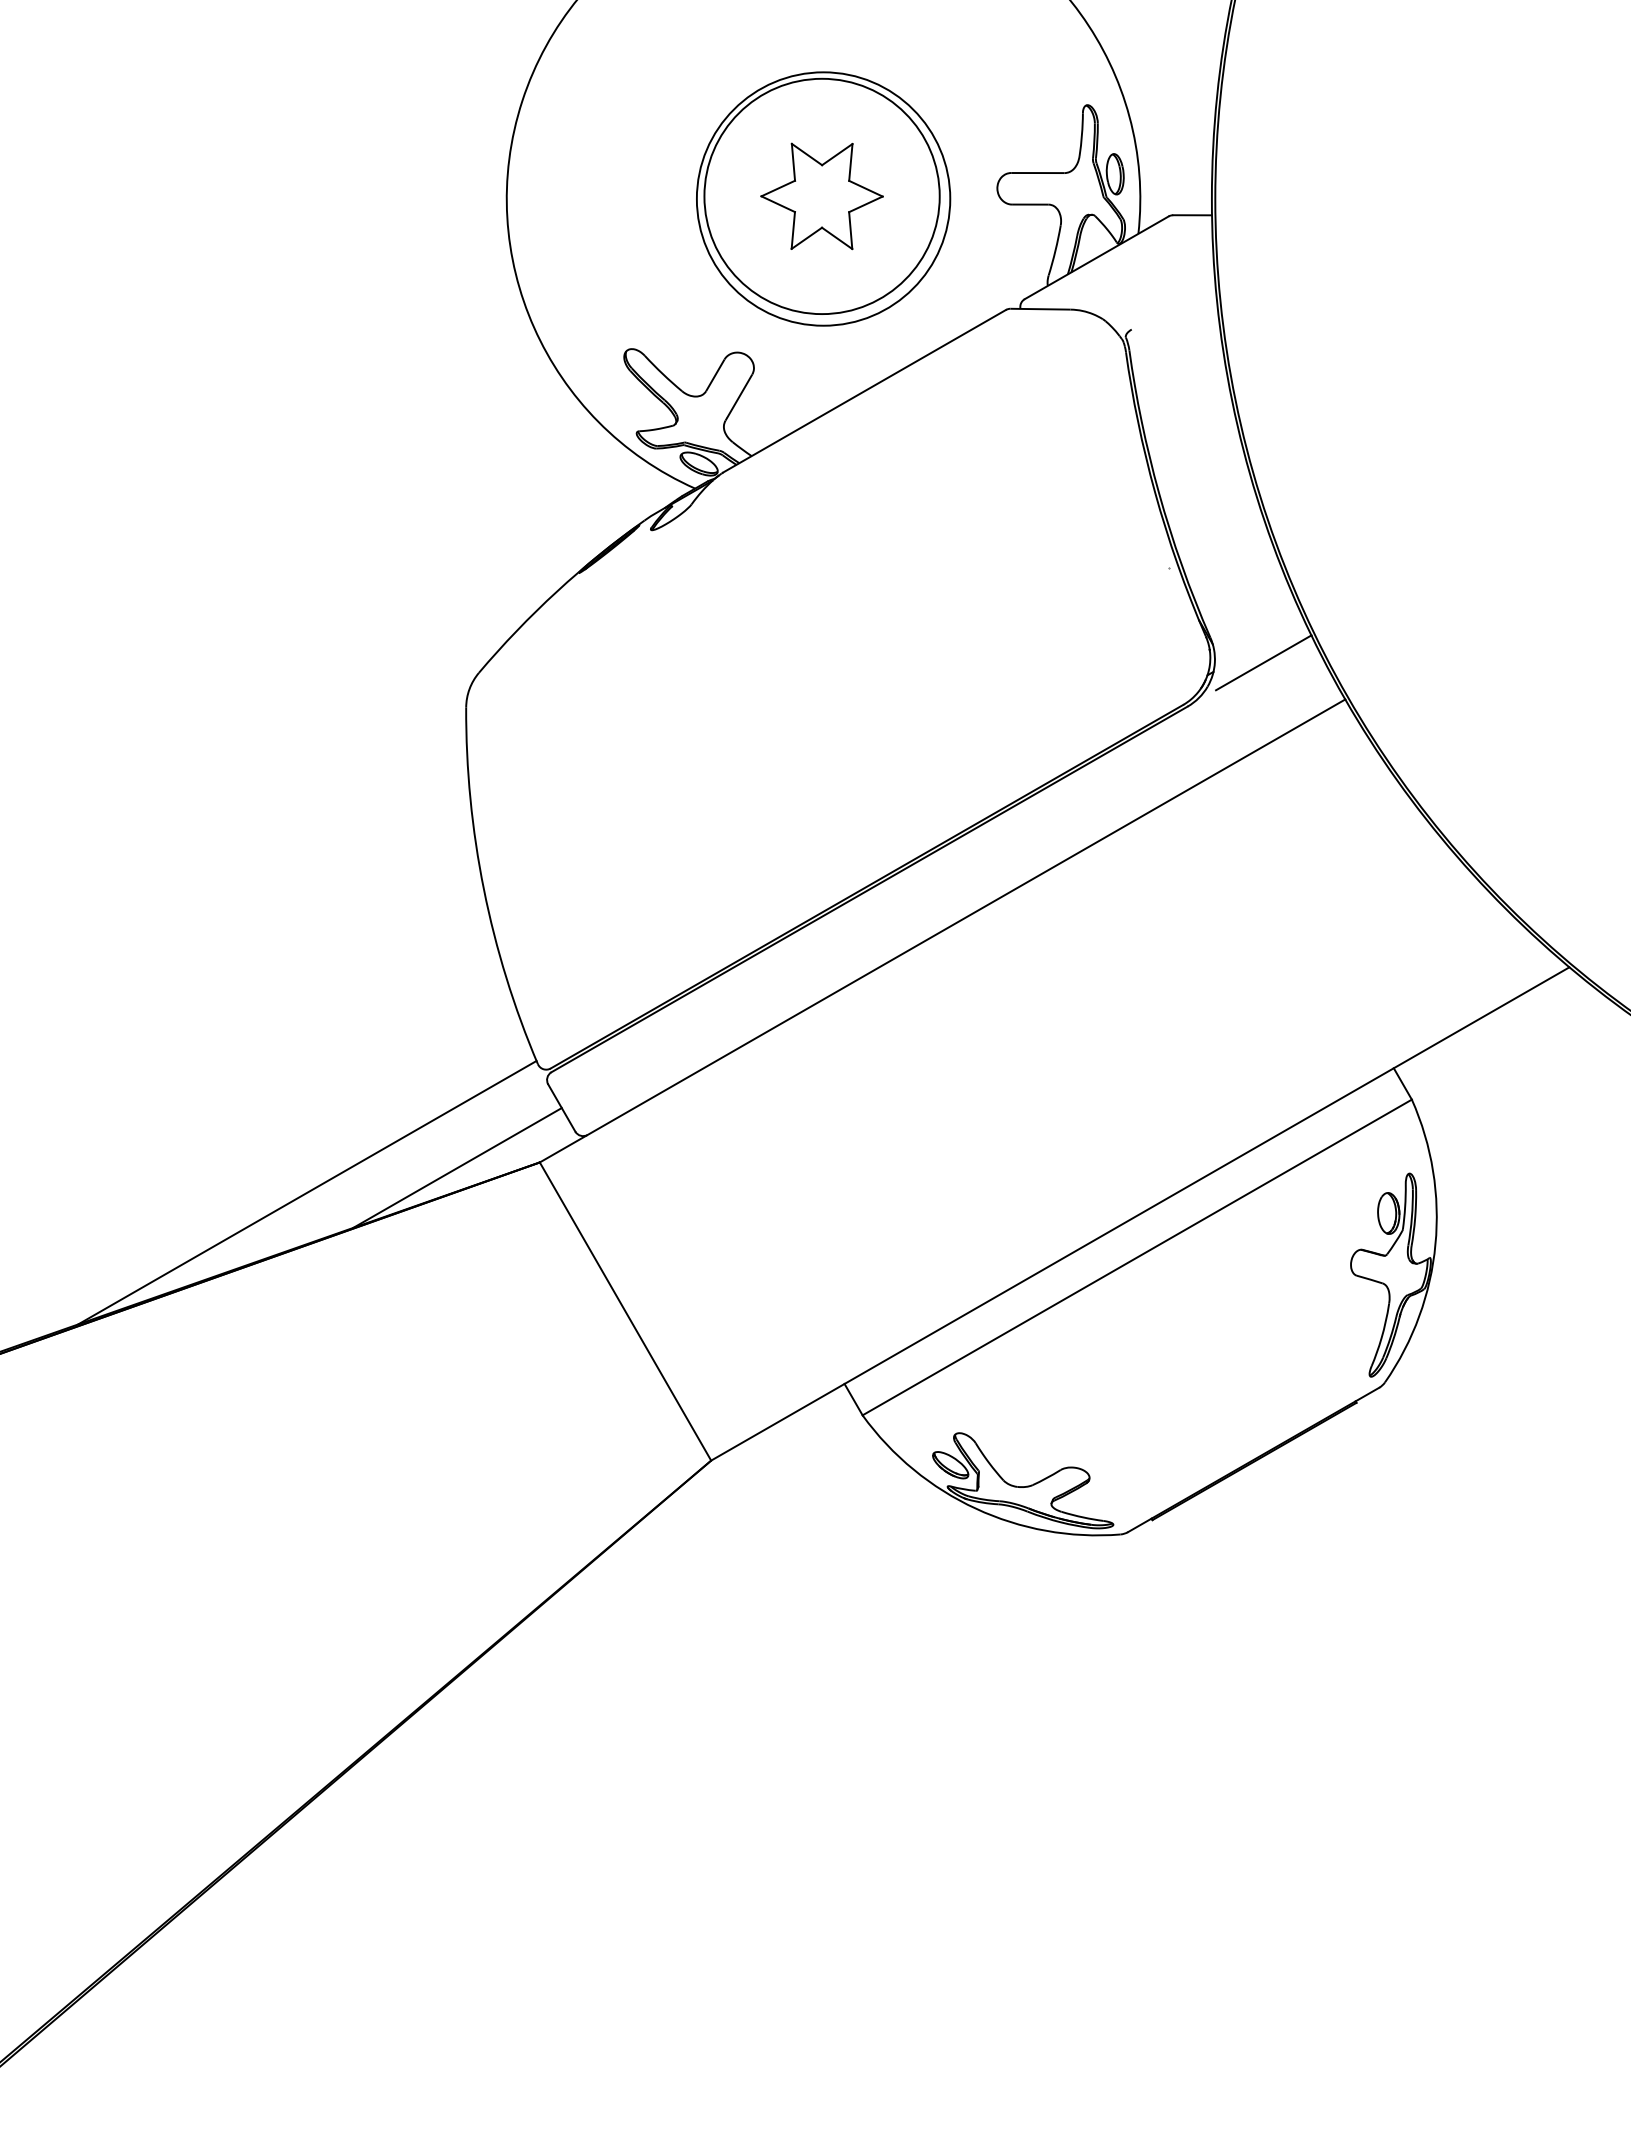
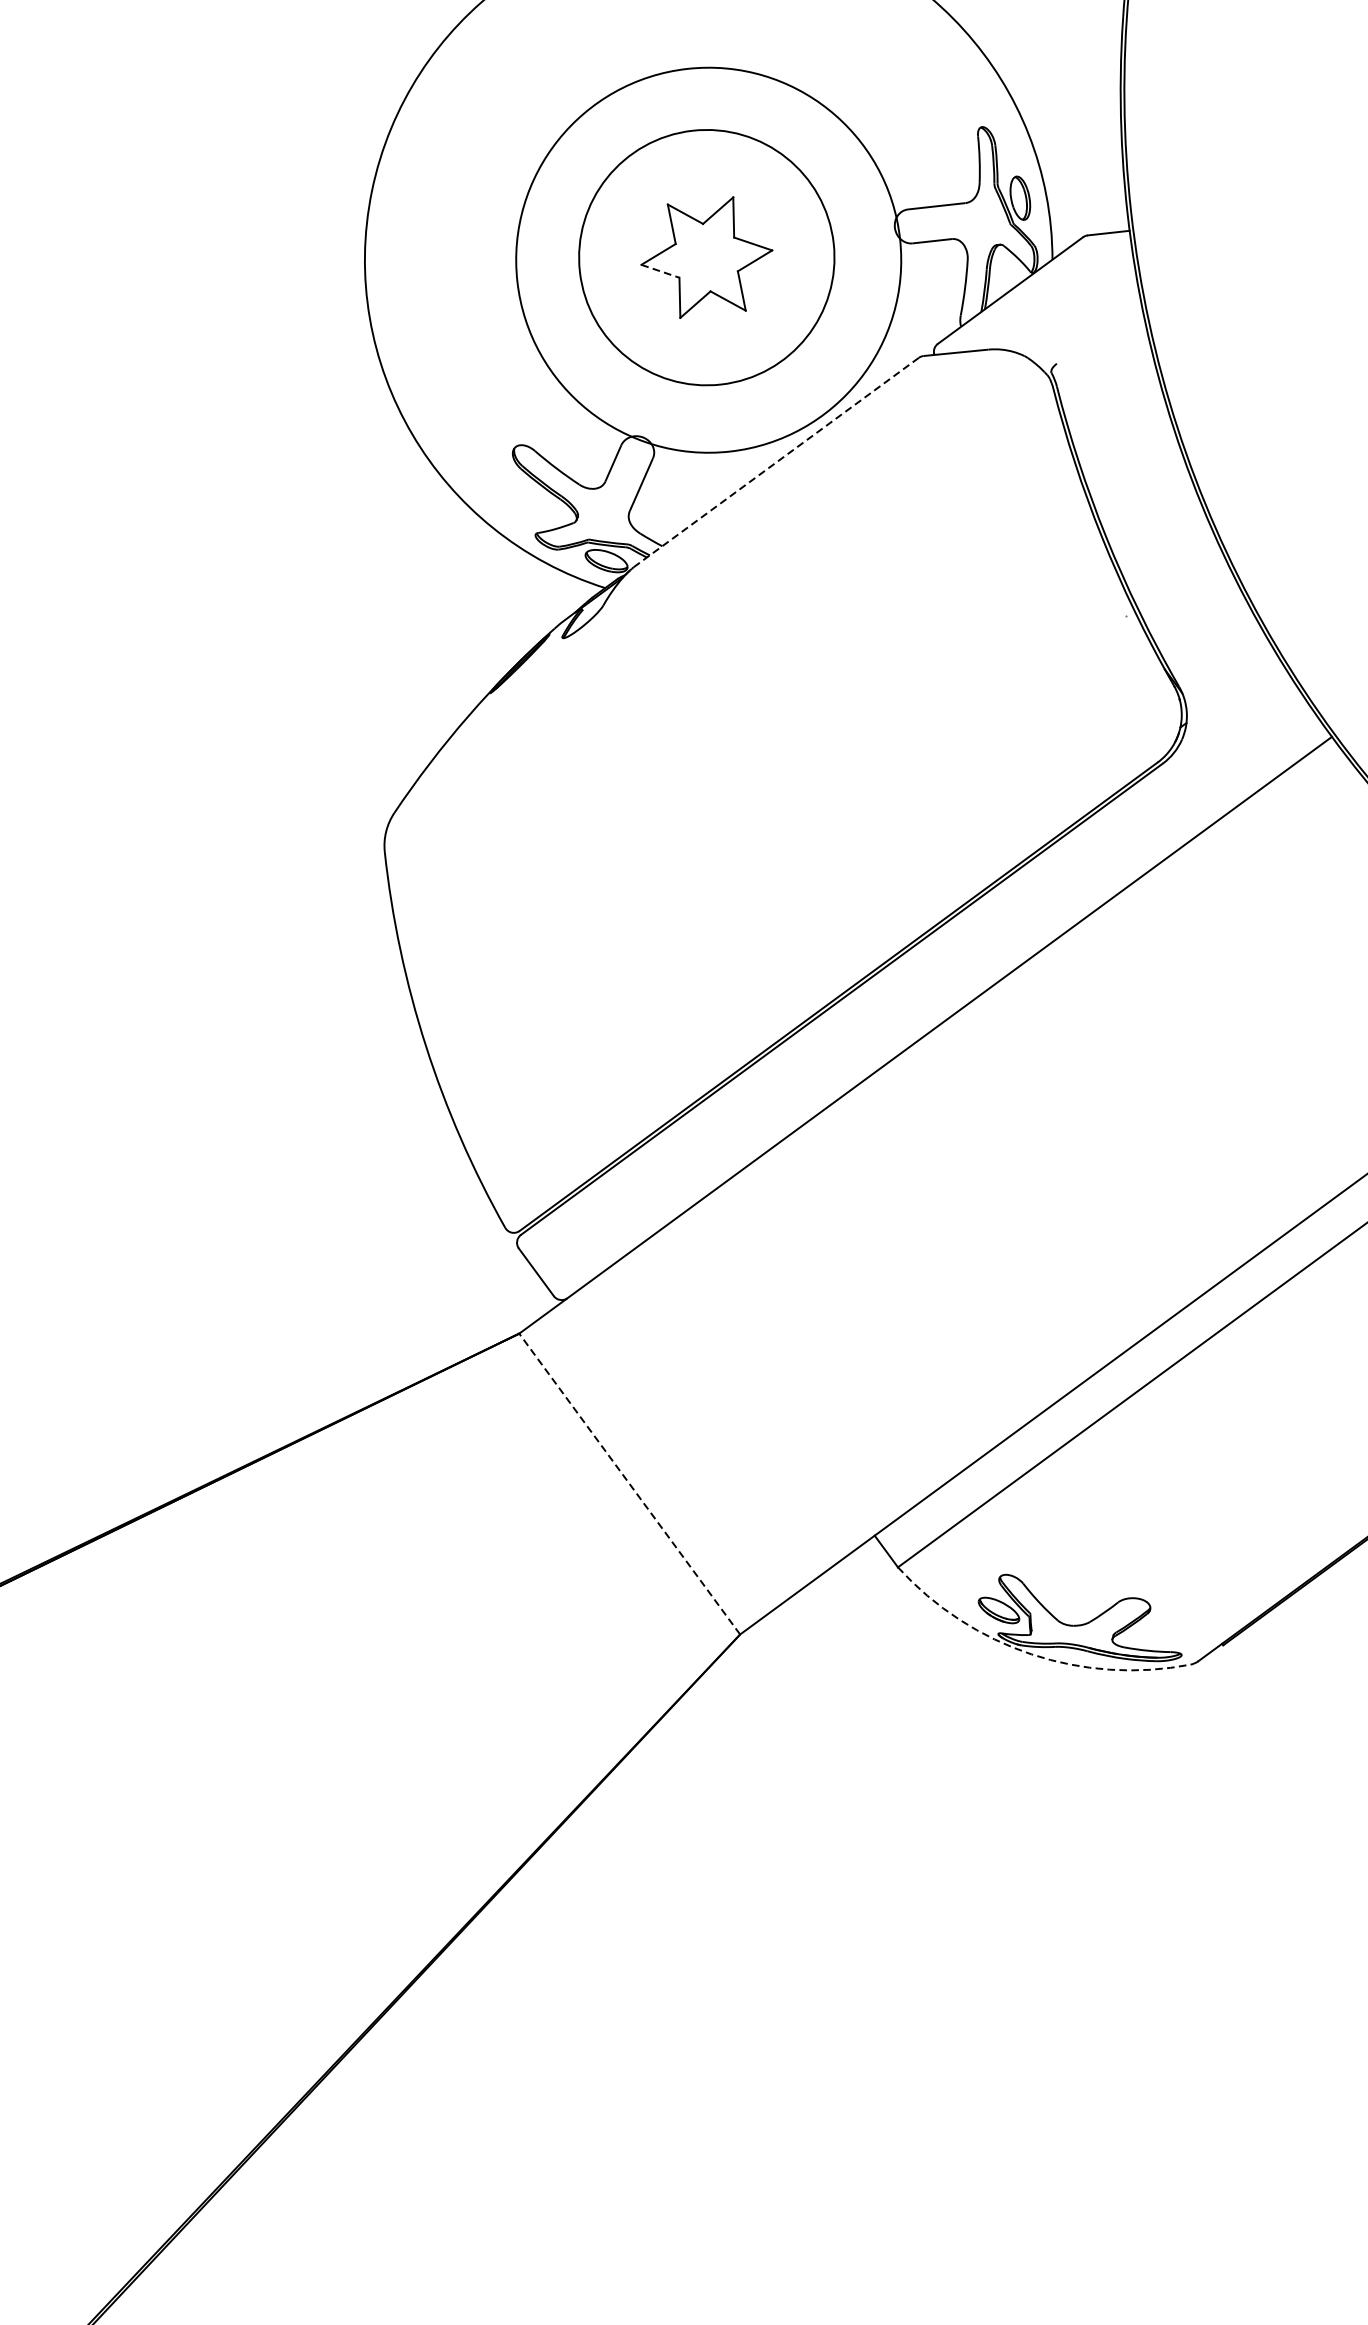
circle: (823, 198) -> (708, 259), size x1.4
line: (778, 204) -> (660, 271), solid -> dashed
line: (864, 391) -> (776, 462), solid -> dashed
line: (1263, 662) -> (1239, 706), removed
line: (457, 1167) -> (431, 1349), removed
line: (307, 1192) -> (272, 1394), removed
line: (625, 1311) -> (629, 1484), solid -> dashed
arc: (975, 1508) -> (1031, 1654), solid -> dashed

